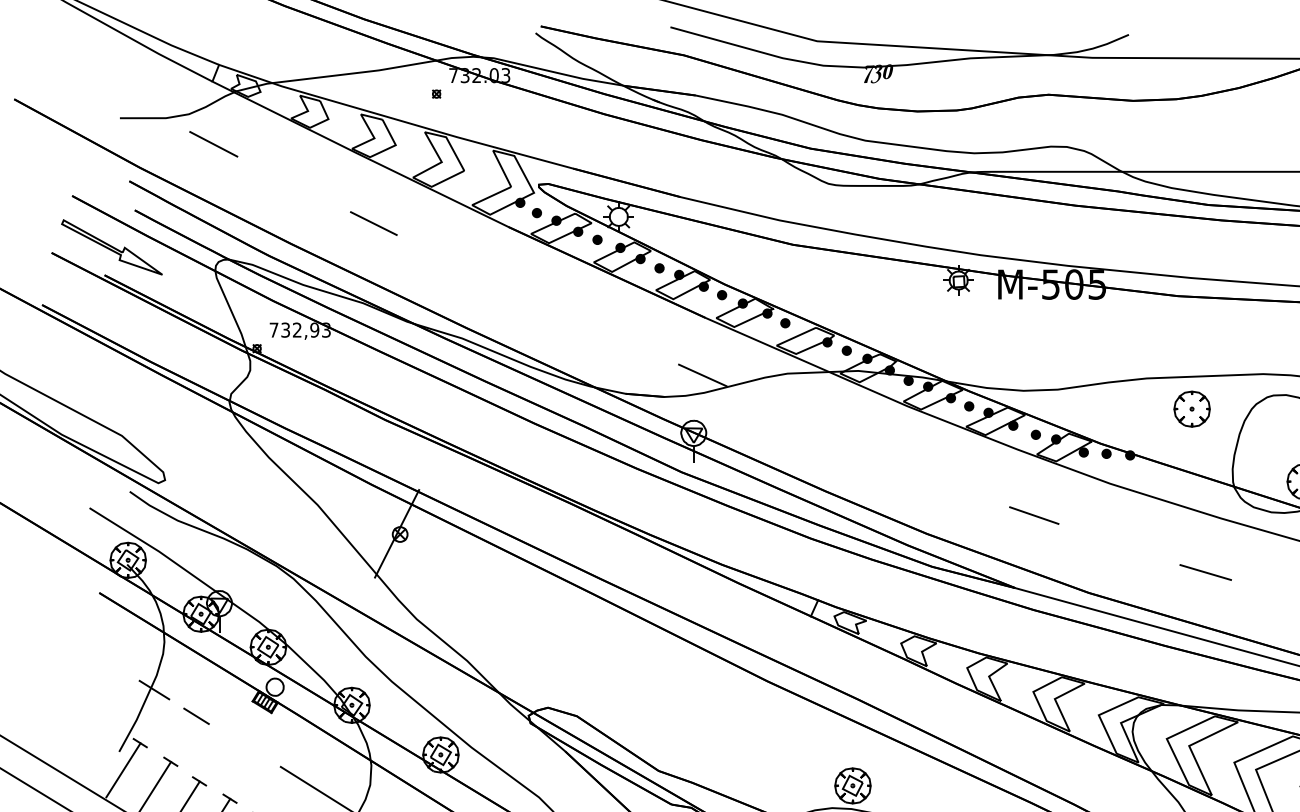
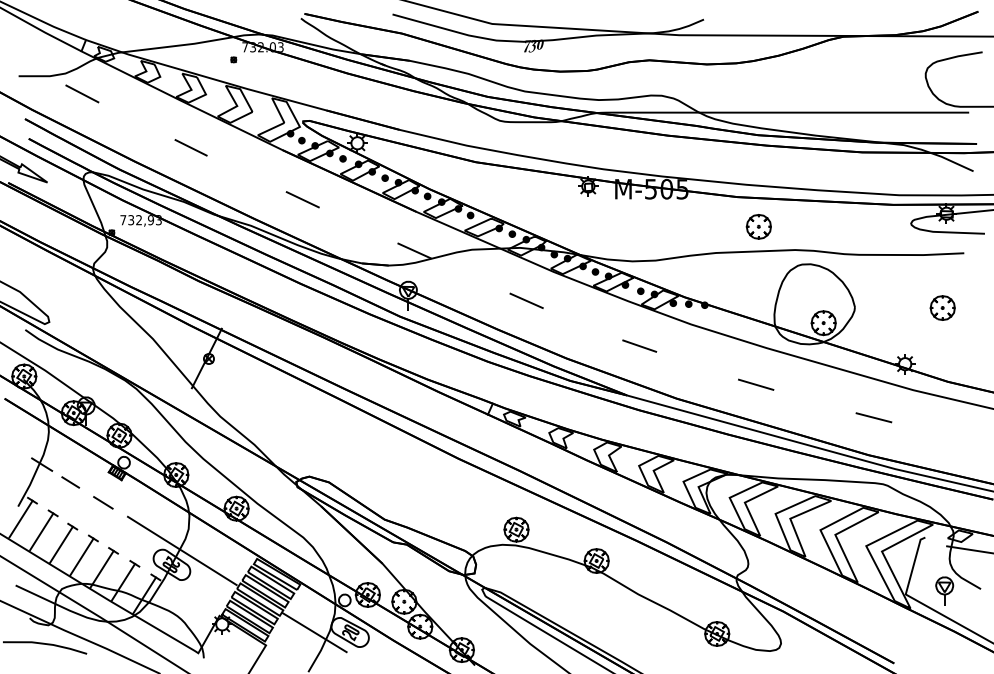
line: (537, 299) -> (302, 199), added
part: (1191, 408) -> (758, 226), moved
line: (867, 448) -> (526, 300), added
line: (244, 745) -> (103, 502), added

